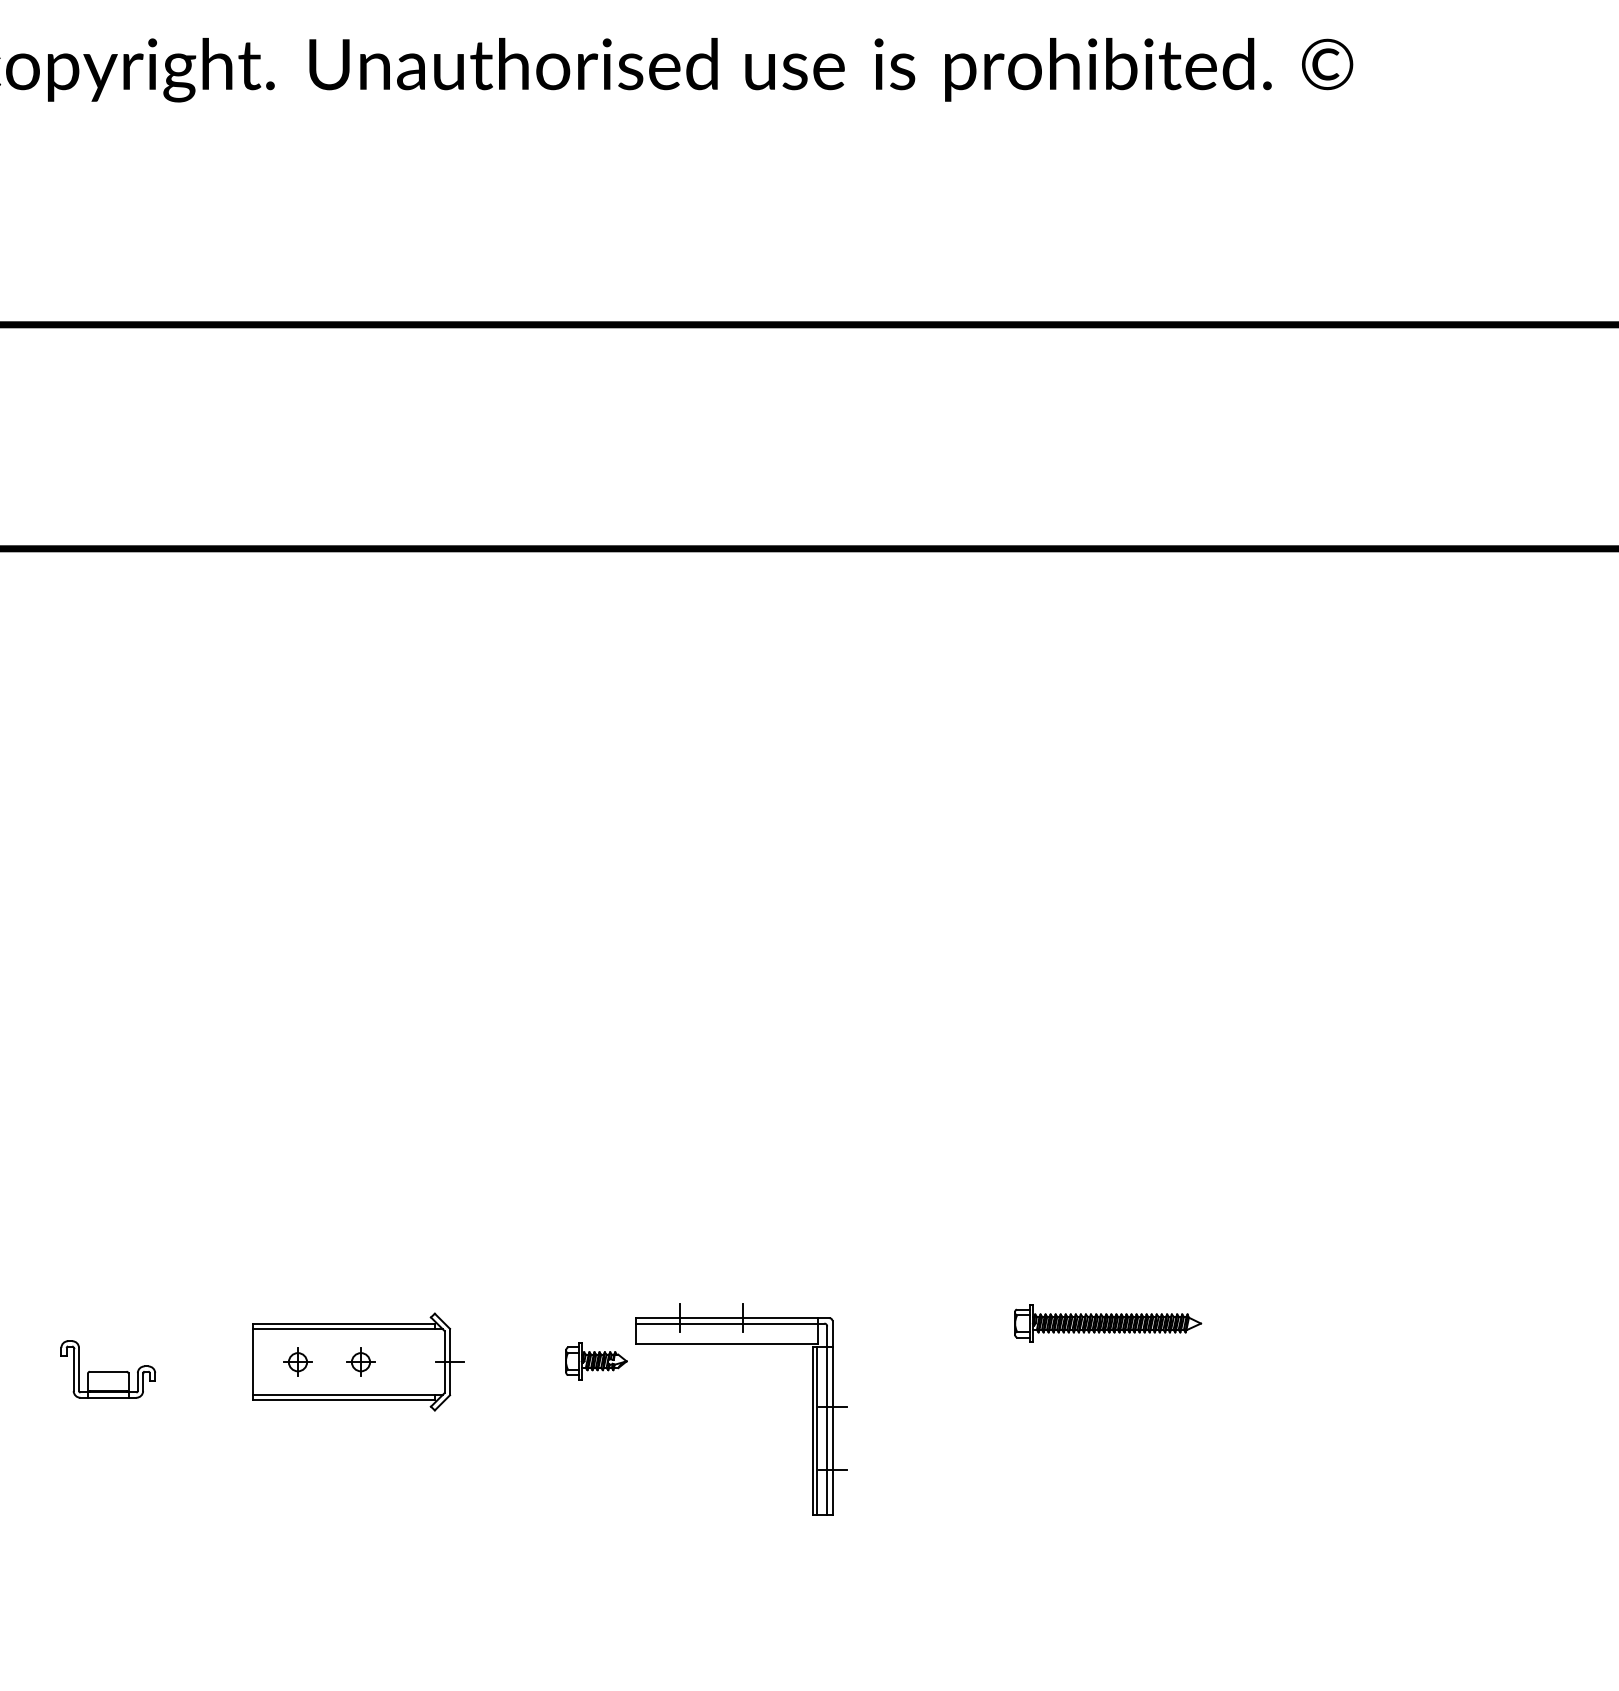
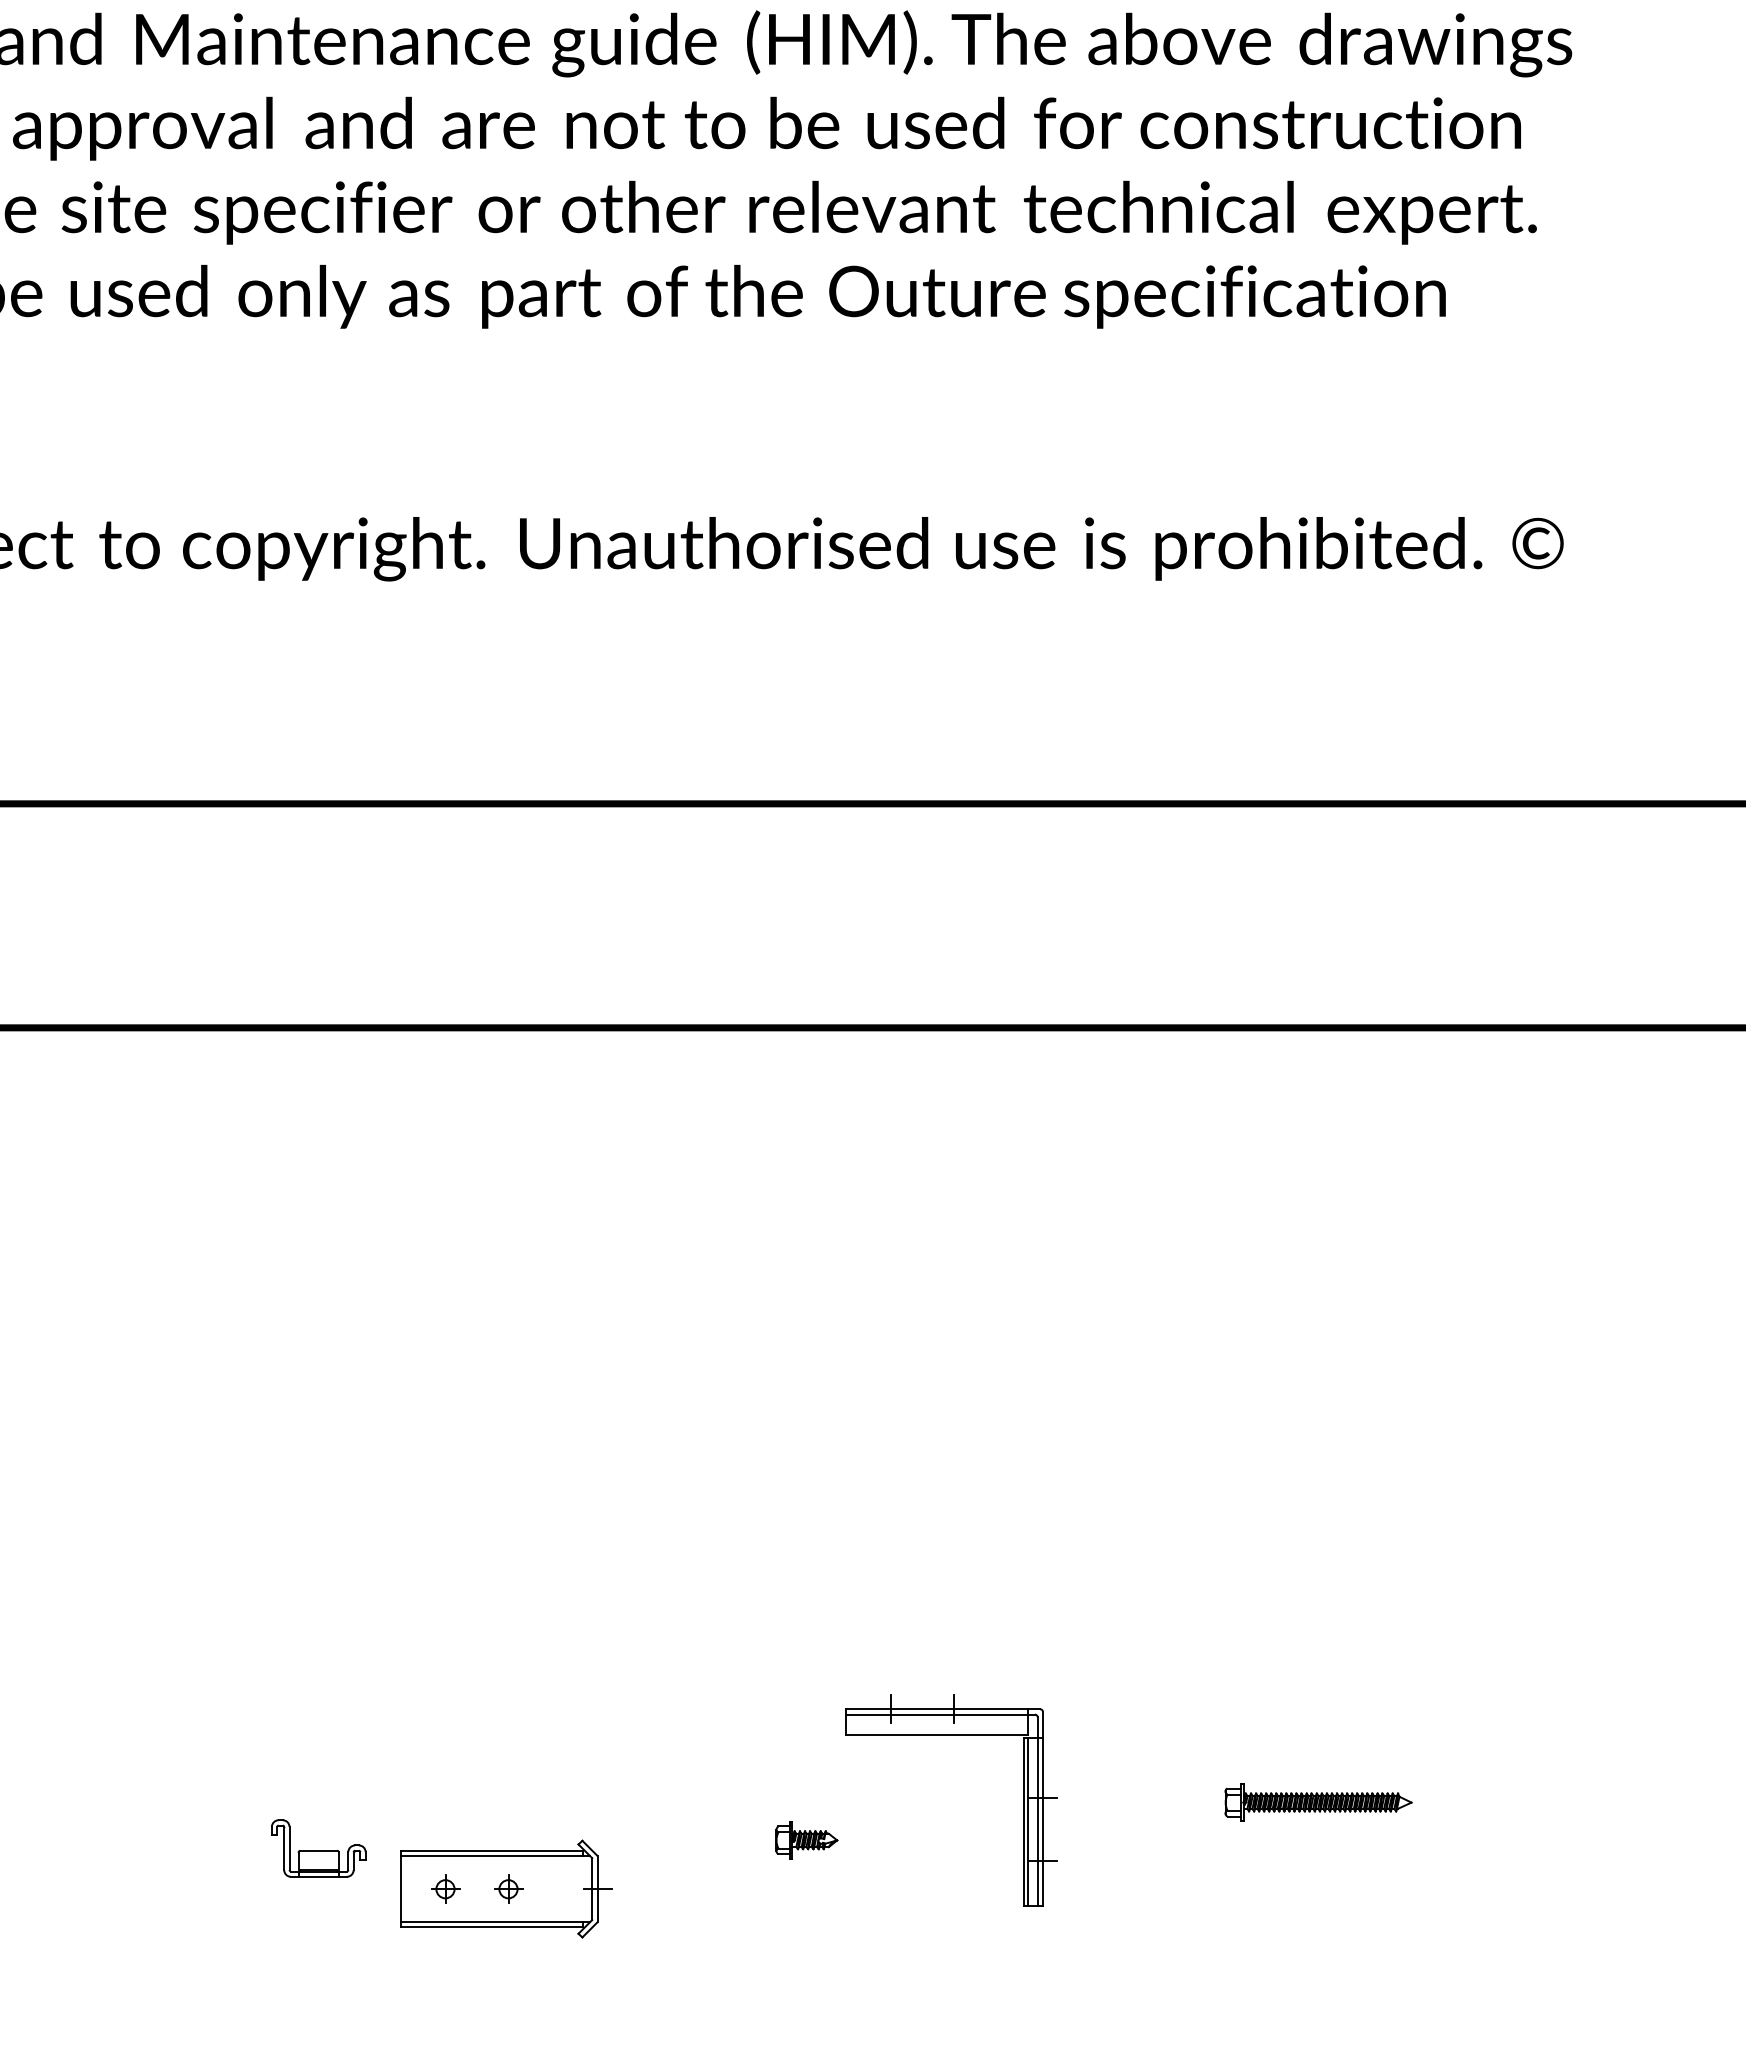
part: (740, 1344) -> (951, 1735), moved
part: (358, 1361) -> (506, 1888), moved

